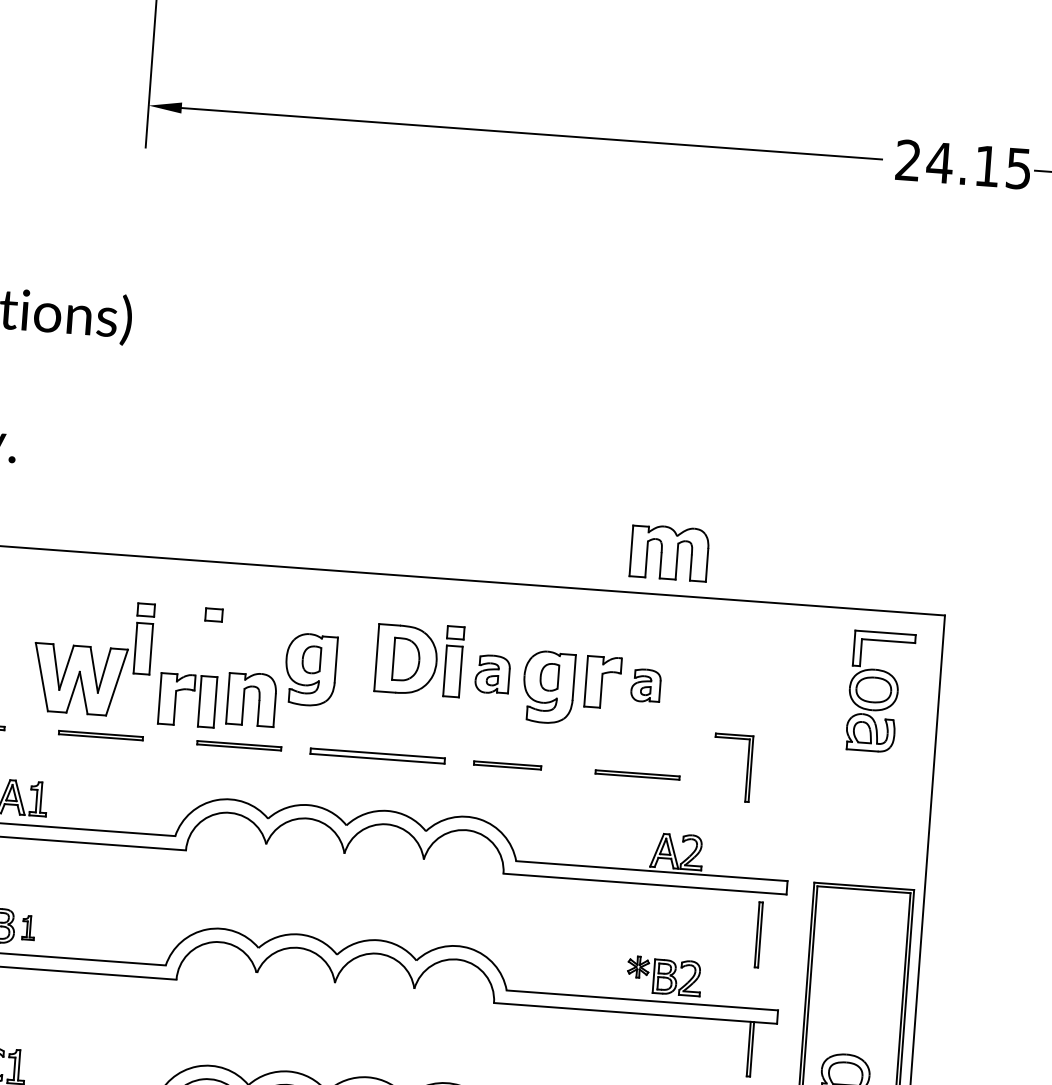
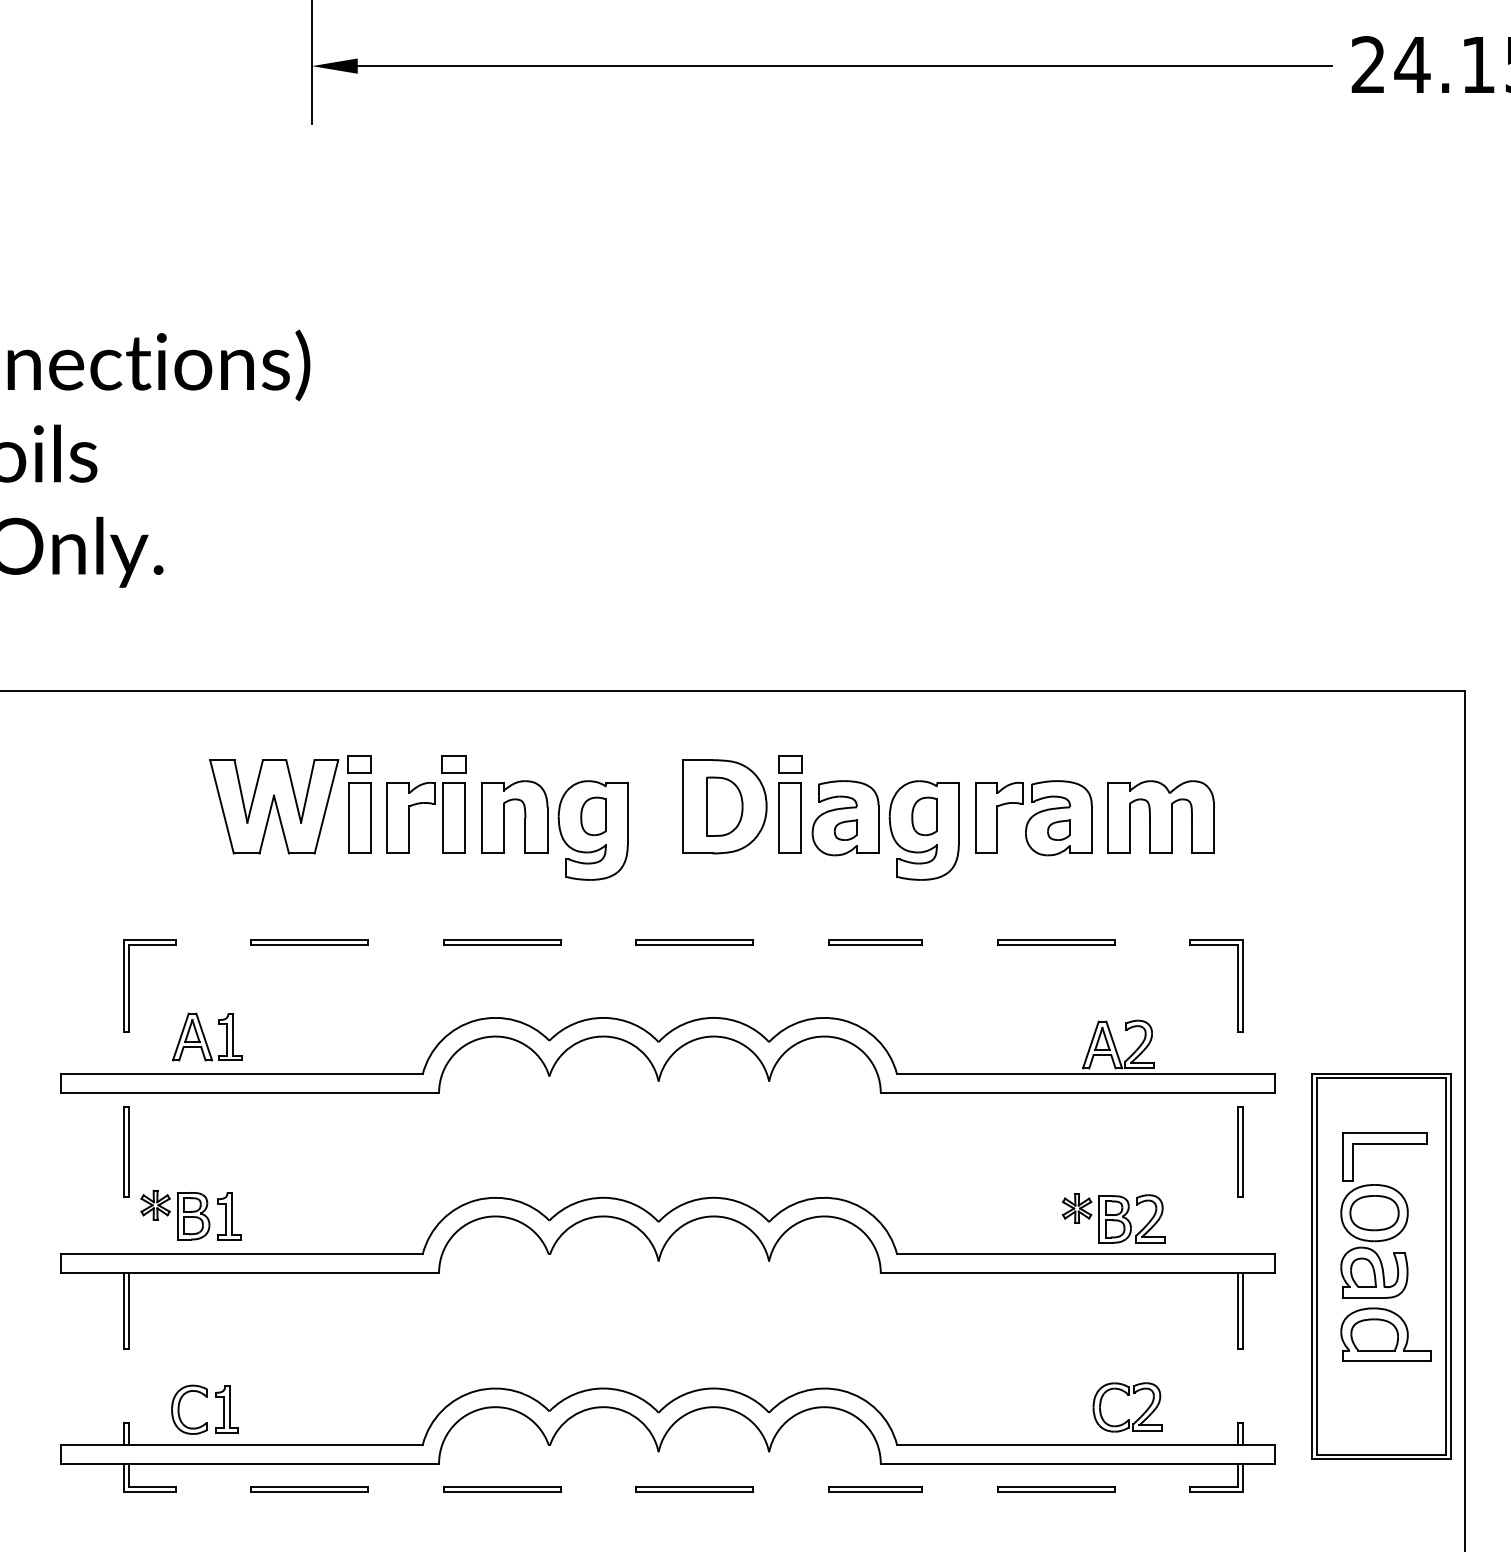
part: (669, 552) -> (1160, 816), moved
part: (492, 674) -> (845, 818), size x1.43
part: (79, 679) -> (274, 806), moved
part: (645, 685) -> (1058, 818), size x1.67
part: (190, 690) -> (429, 804), moved
part: (880, 692) -> (1383, 1215), moved
part: (244, 698) -> (504, 816), moved
part: (377, 755) -> (694, 942), size x0.62
part: (747, 768) -> (1237, 985), moved
part: (28, 928) -> (229, 1216), size x1.43

